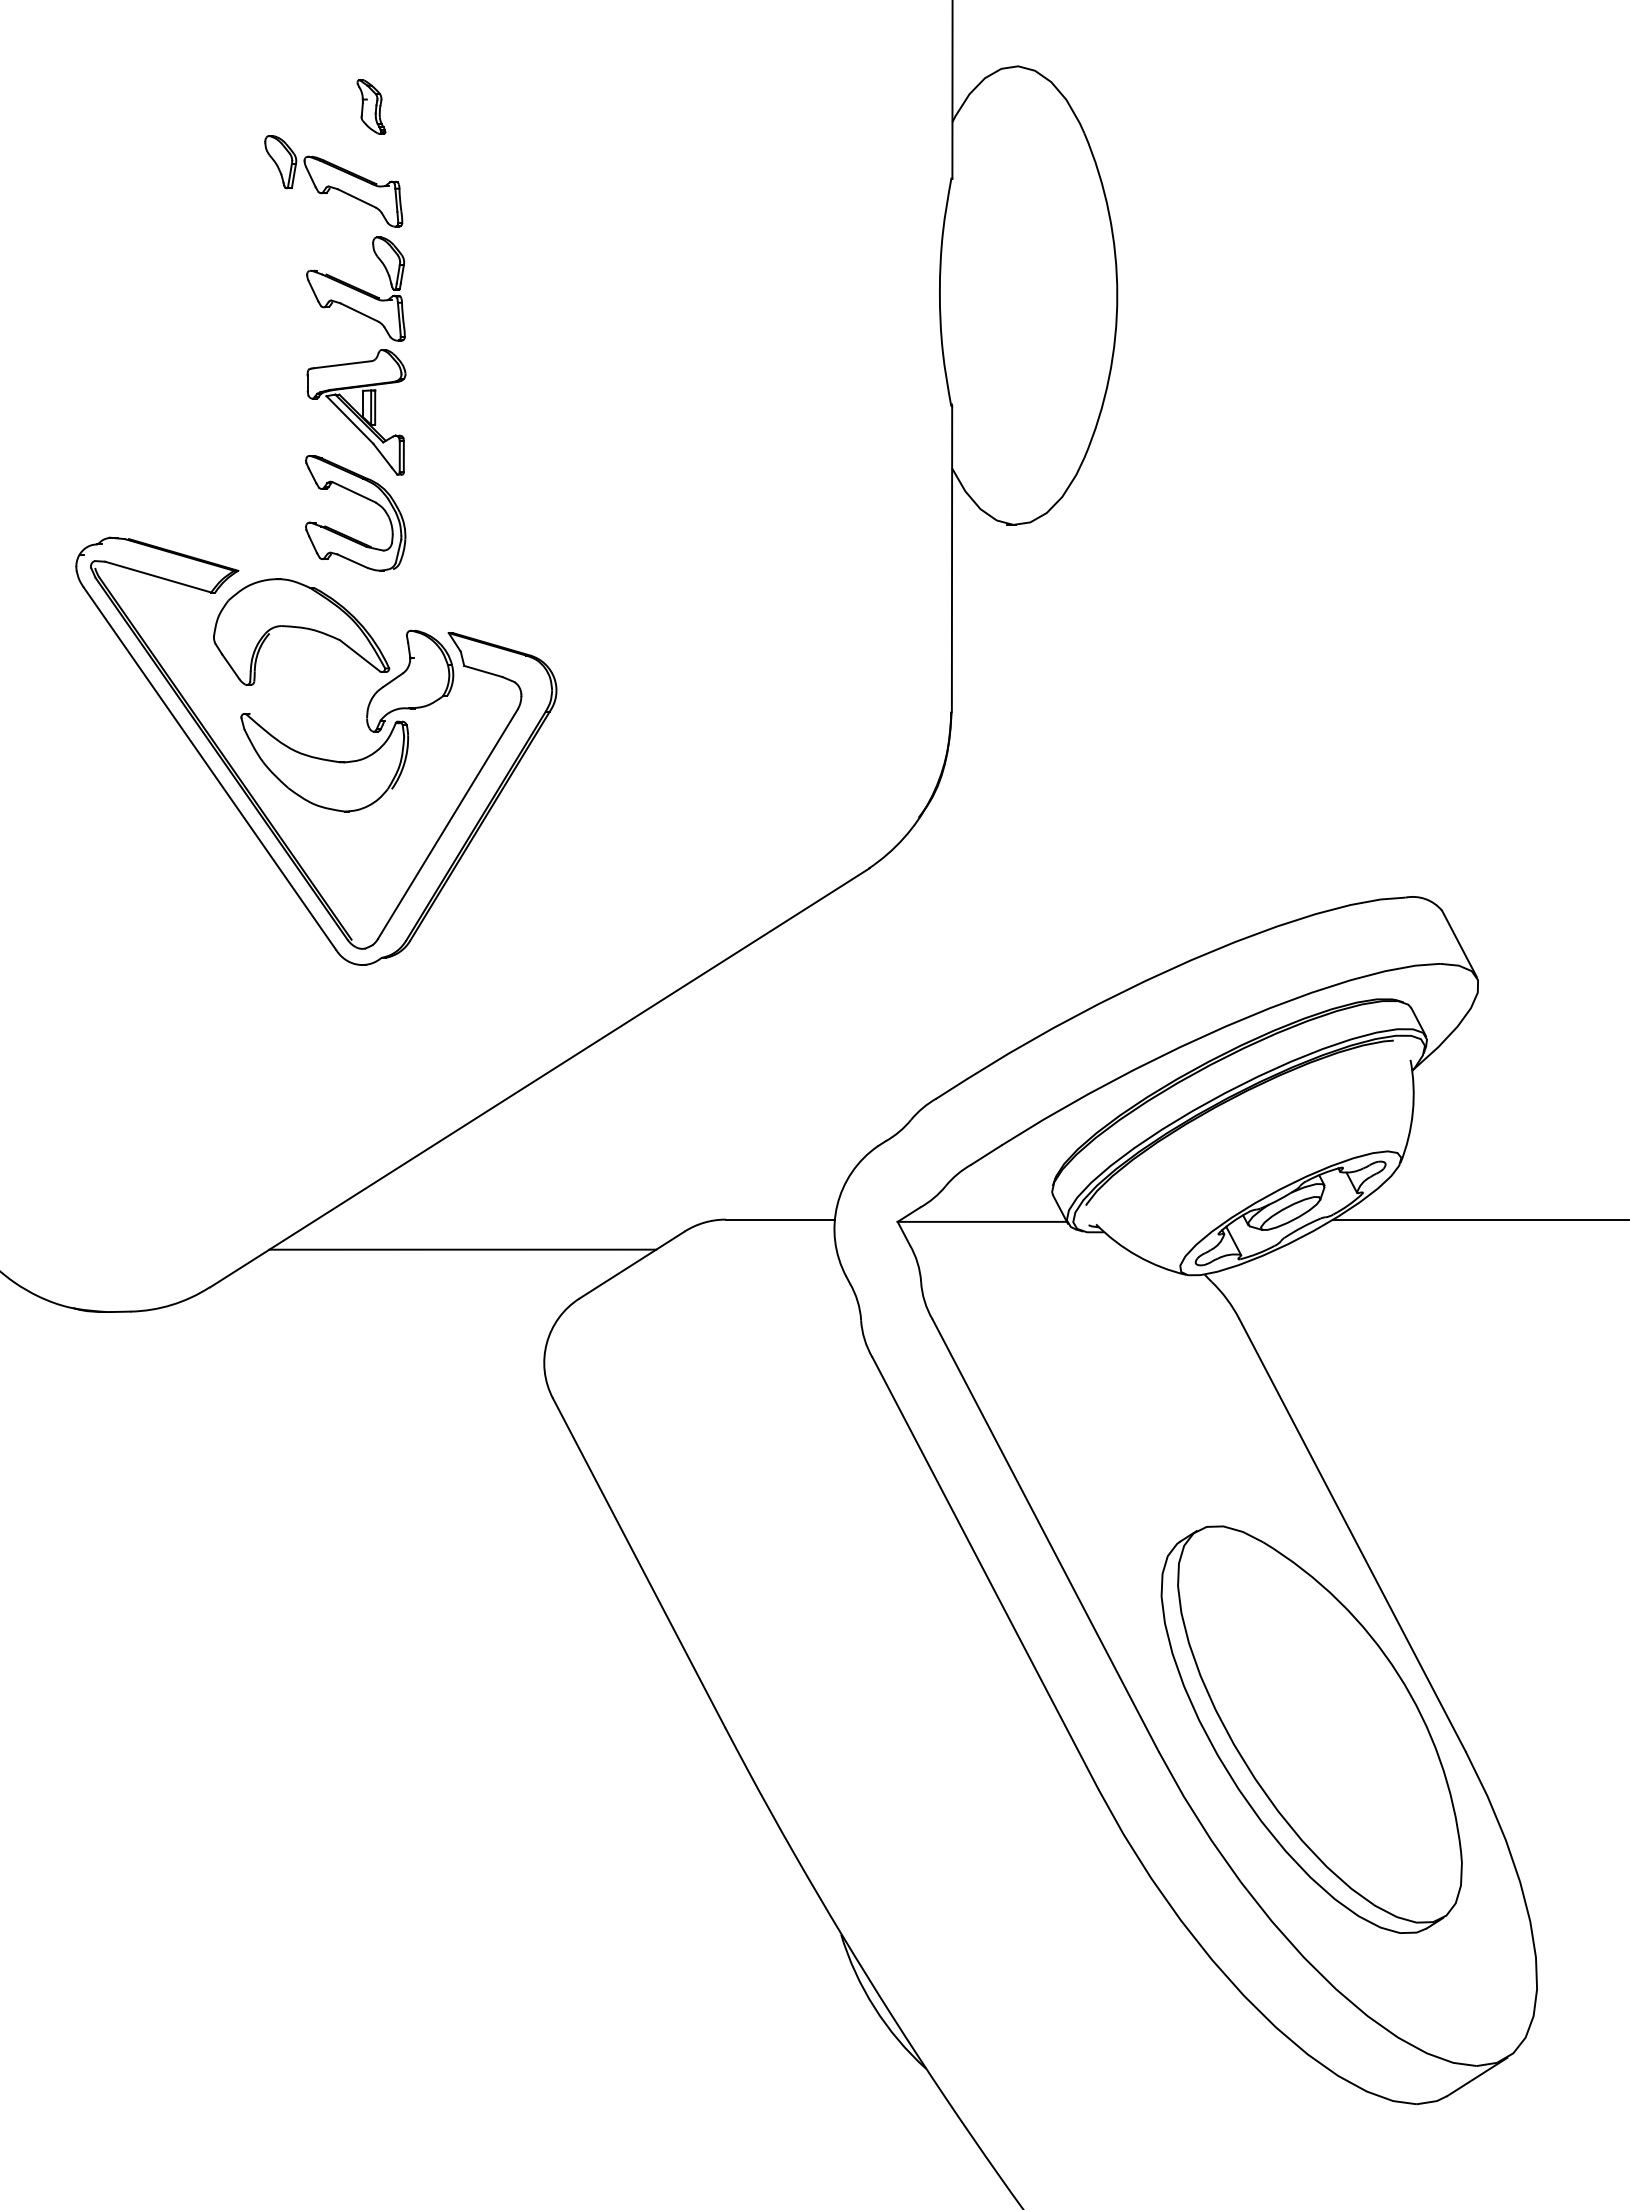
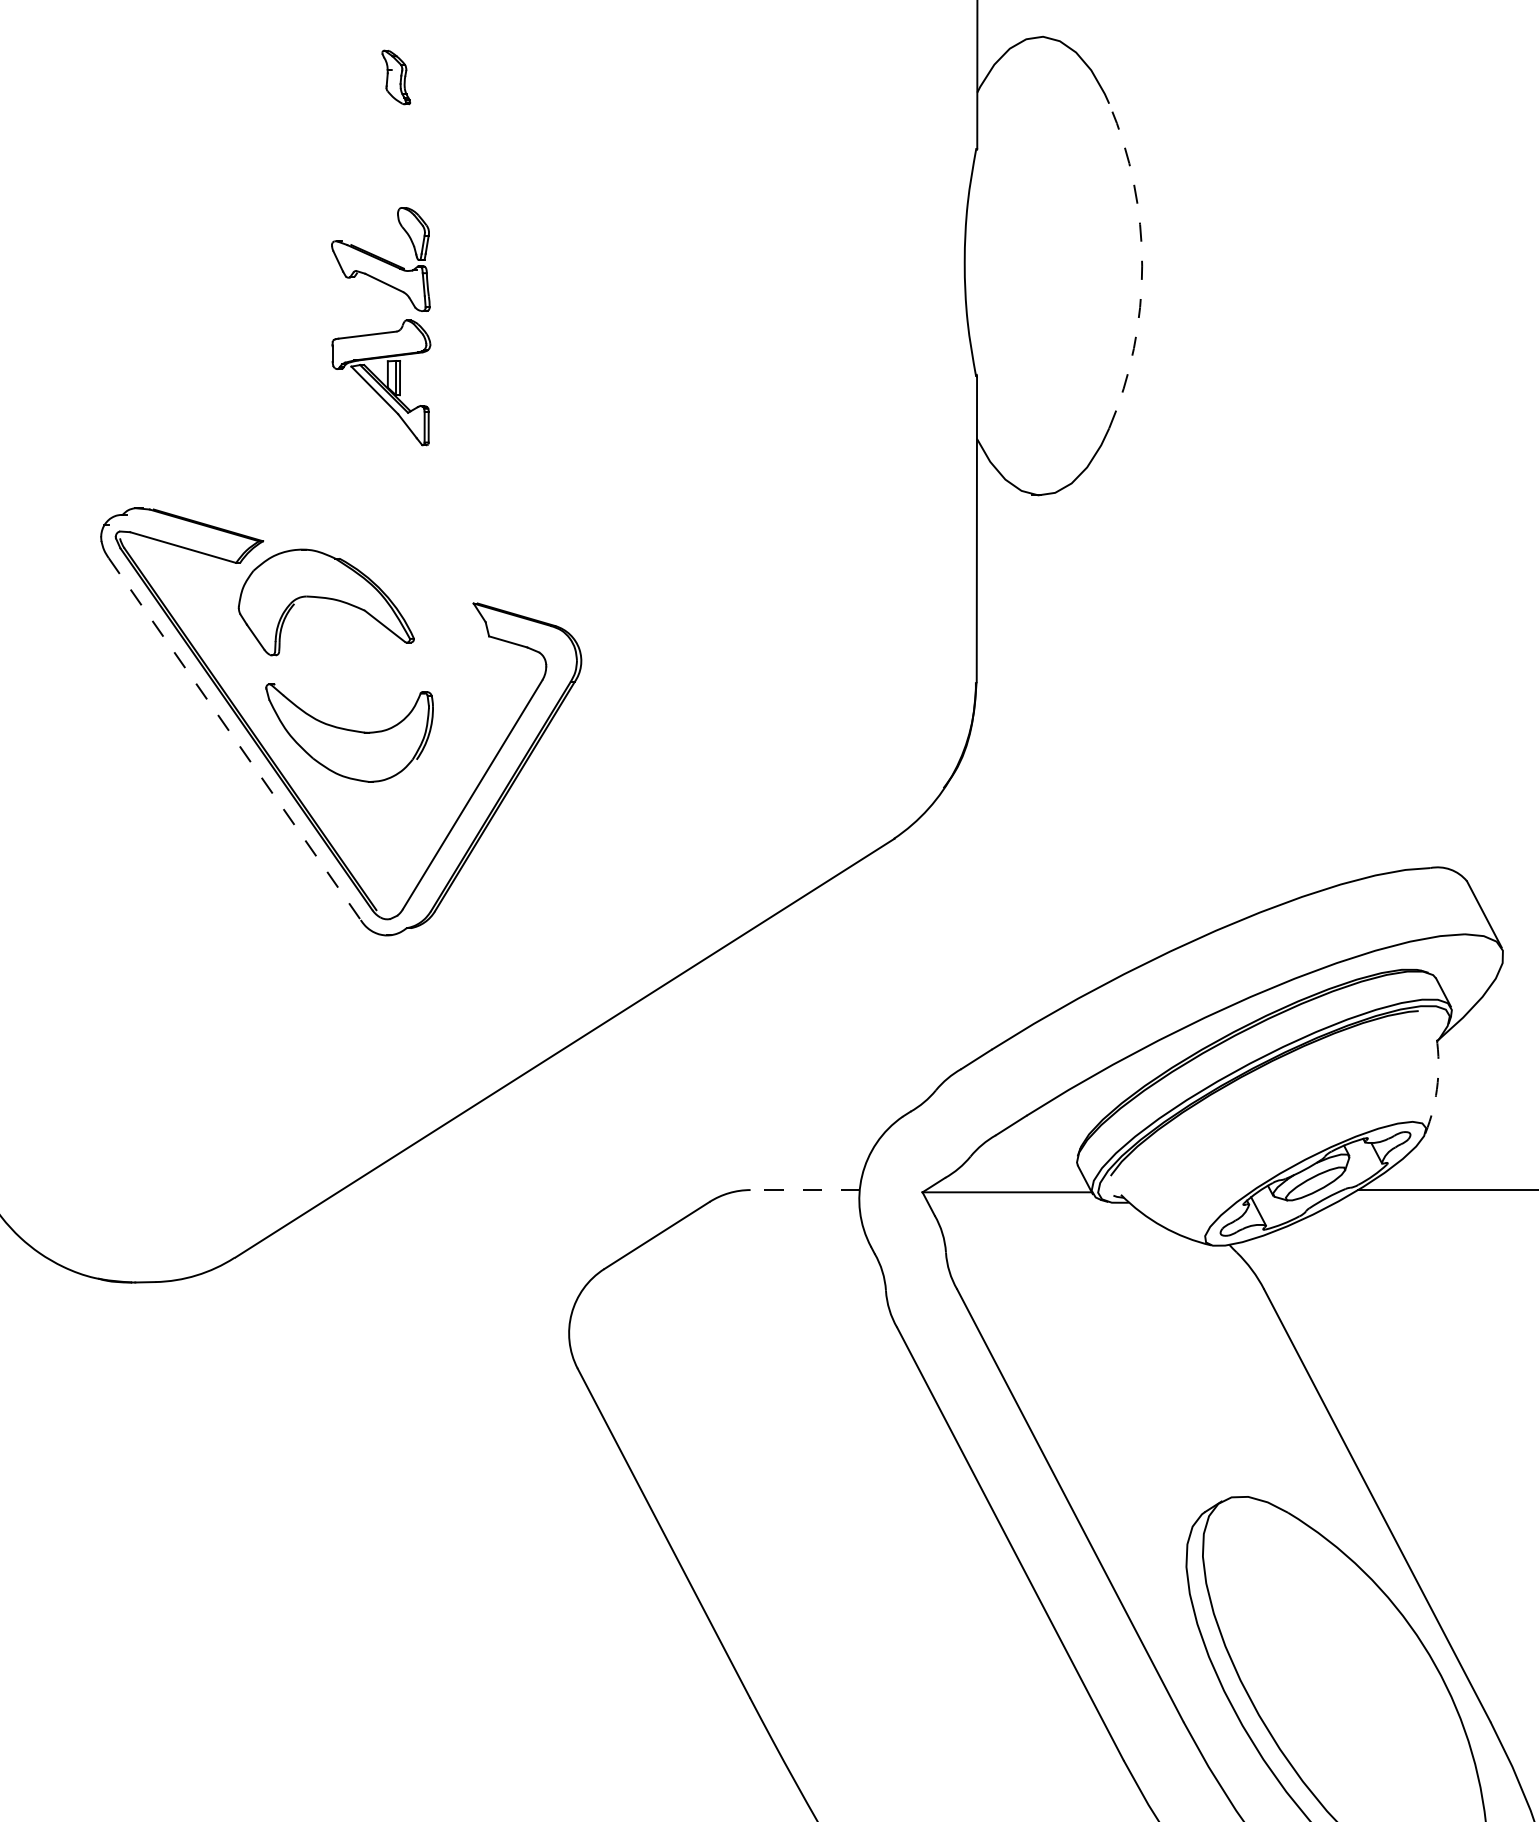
part: (333, 181) -> (358, 151), removed
arc: (1117, 295) -> (1142, 265), solid -> dashed
part: (362, 497) -> (387, 467), removed
part: (410, 680) -> (435, 650), removed
line: (210, 769) -> (235, 739), solid -> dashed
arc: (1412, 1112) -> (1437, 1082), solid -> dashed
line: (780, 1219) -> (805, 1189), solid -> dashed
line: (462, 1249) -> (487, 1219), removed

